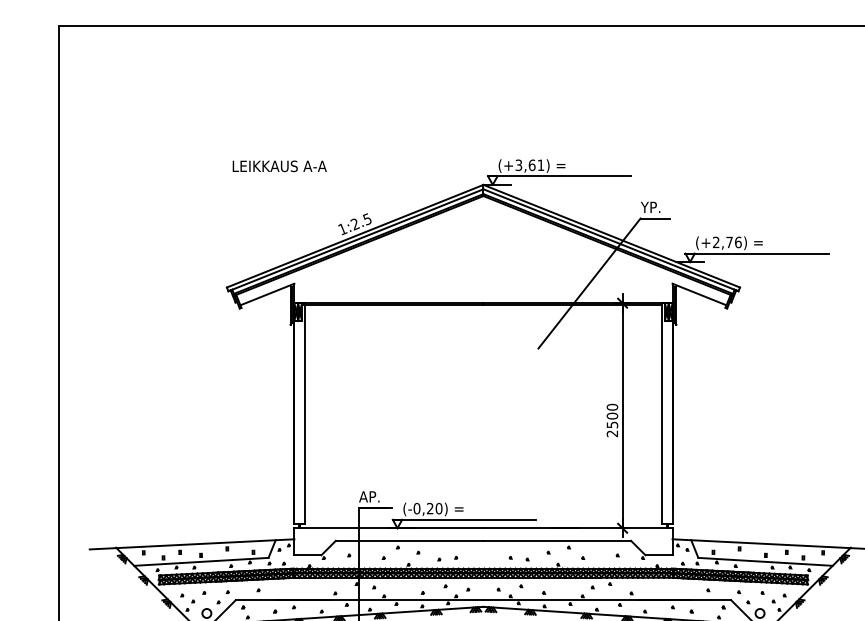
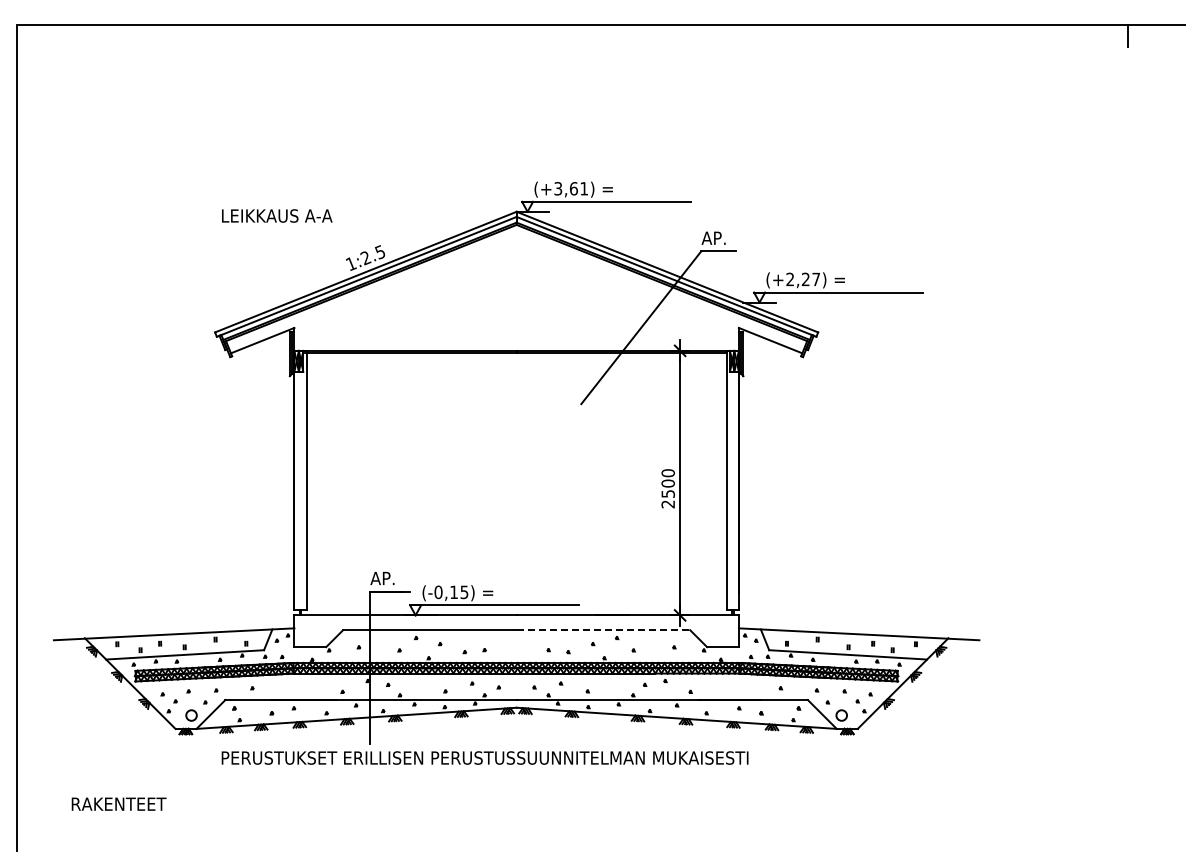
text: (280, 165) -> (277, 215), moved
text: (650, 206) -> (713, 237), YP. -> AP.
text: (734, 242) -> (811, 279), (+2,76) -> (+2,27)
text: (434, 508) -> (459, 592), (-0,20) -> (-0,15)
line: (557, 541) -> (603, 630), solid -> dashed

